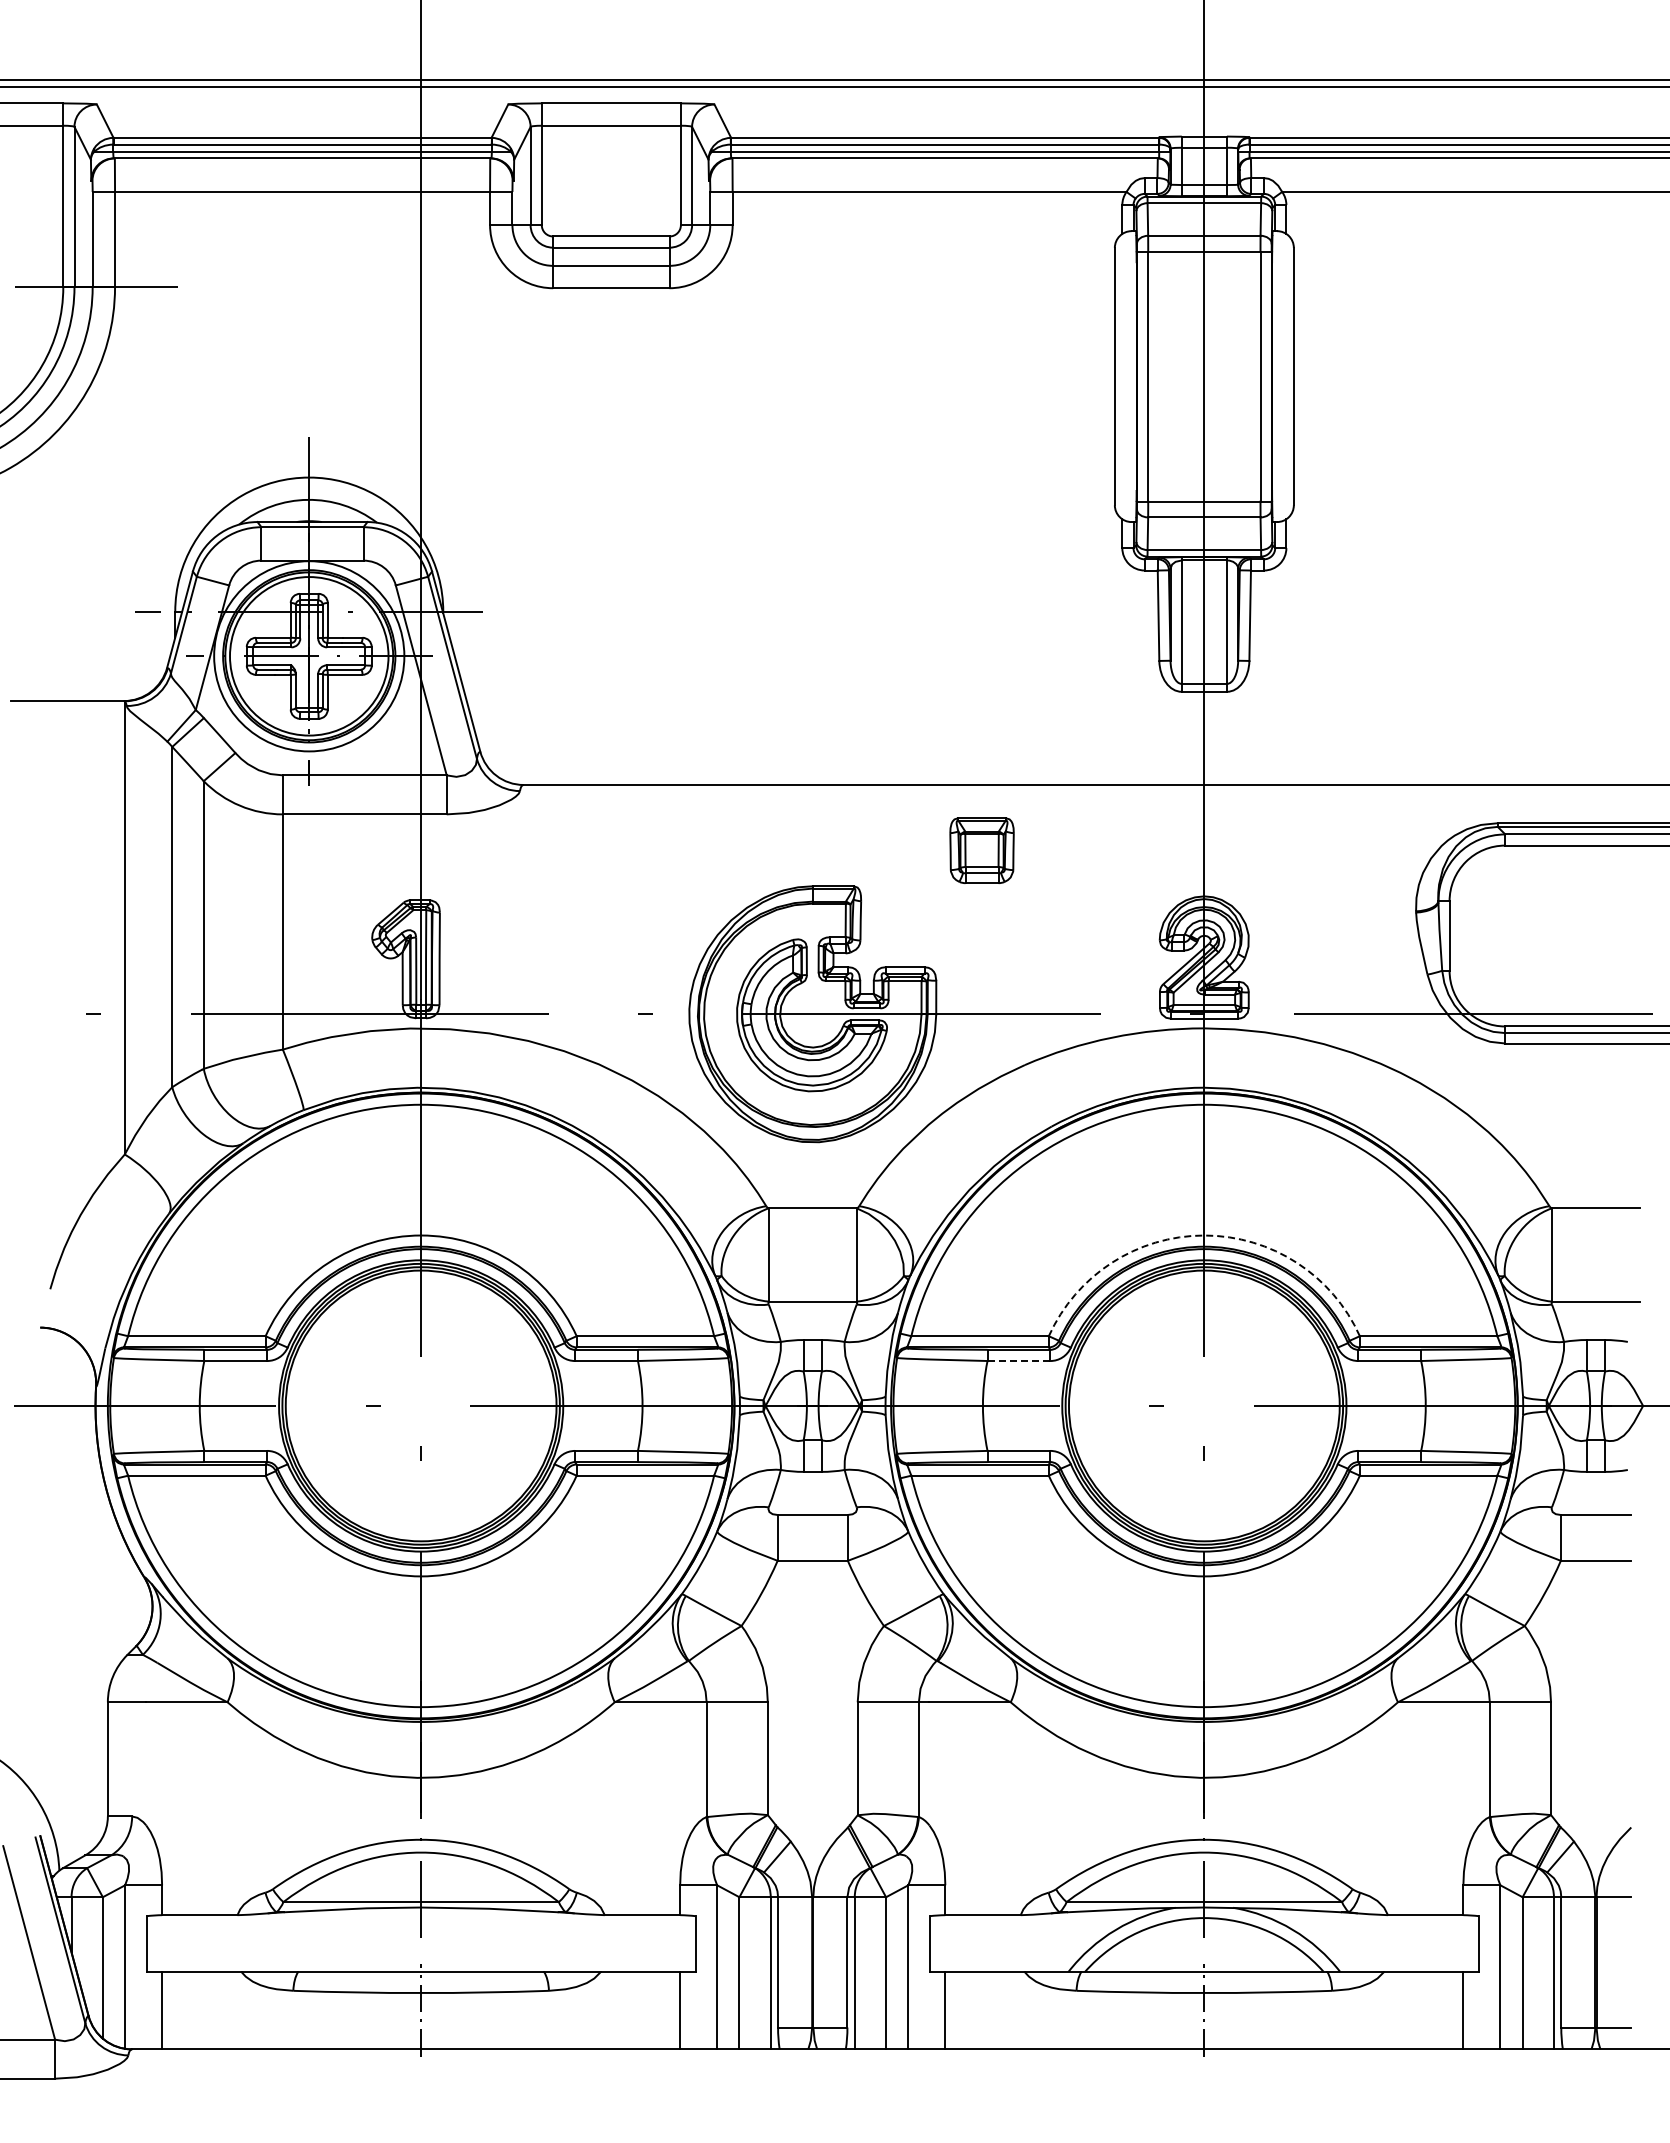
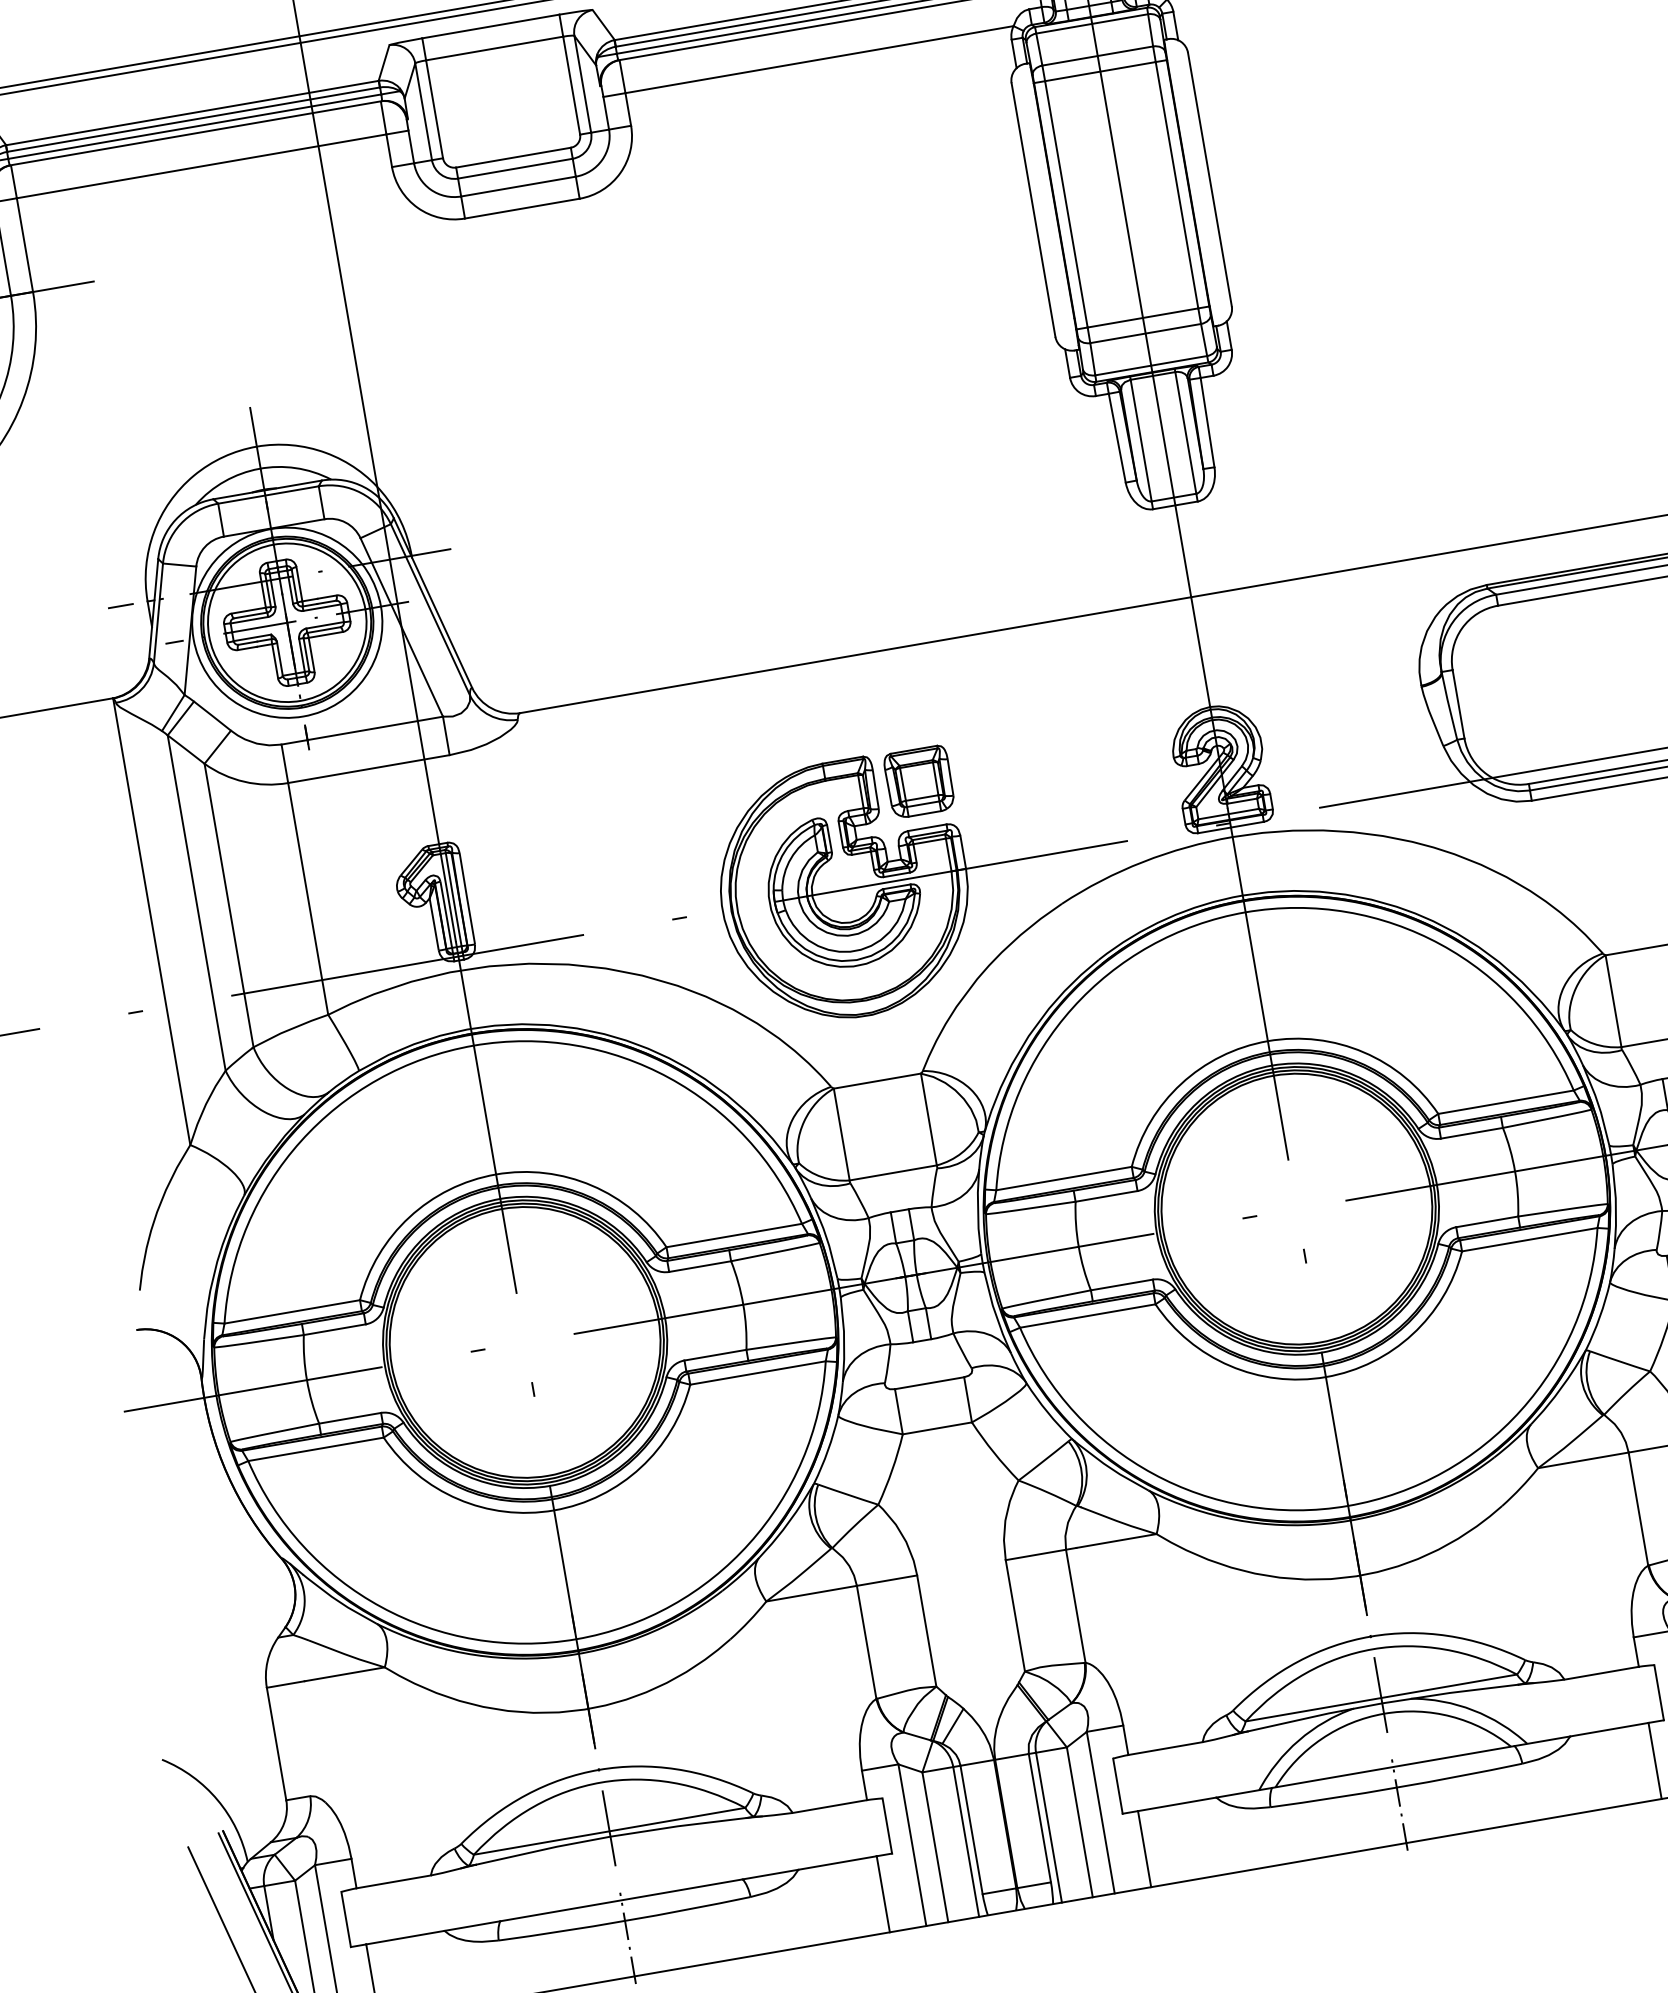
part: (981, 850) -> (918, 781), moved
arc: (1204, 1235) -> (1268, 1041), dashed -> solid
line: (1019, 1361) -> (1107, 1196), dashed -> solid

